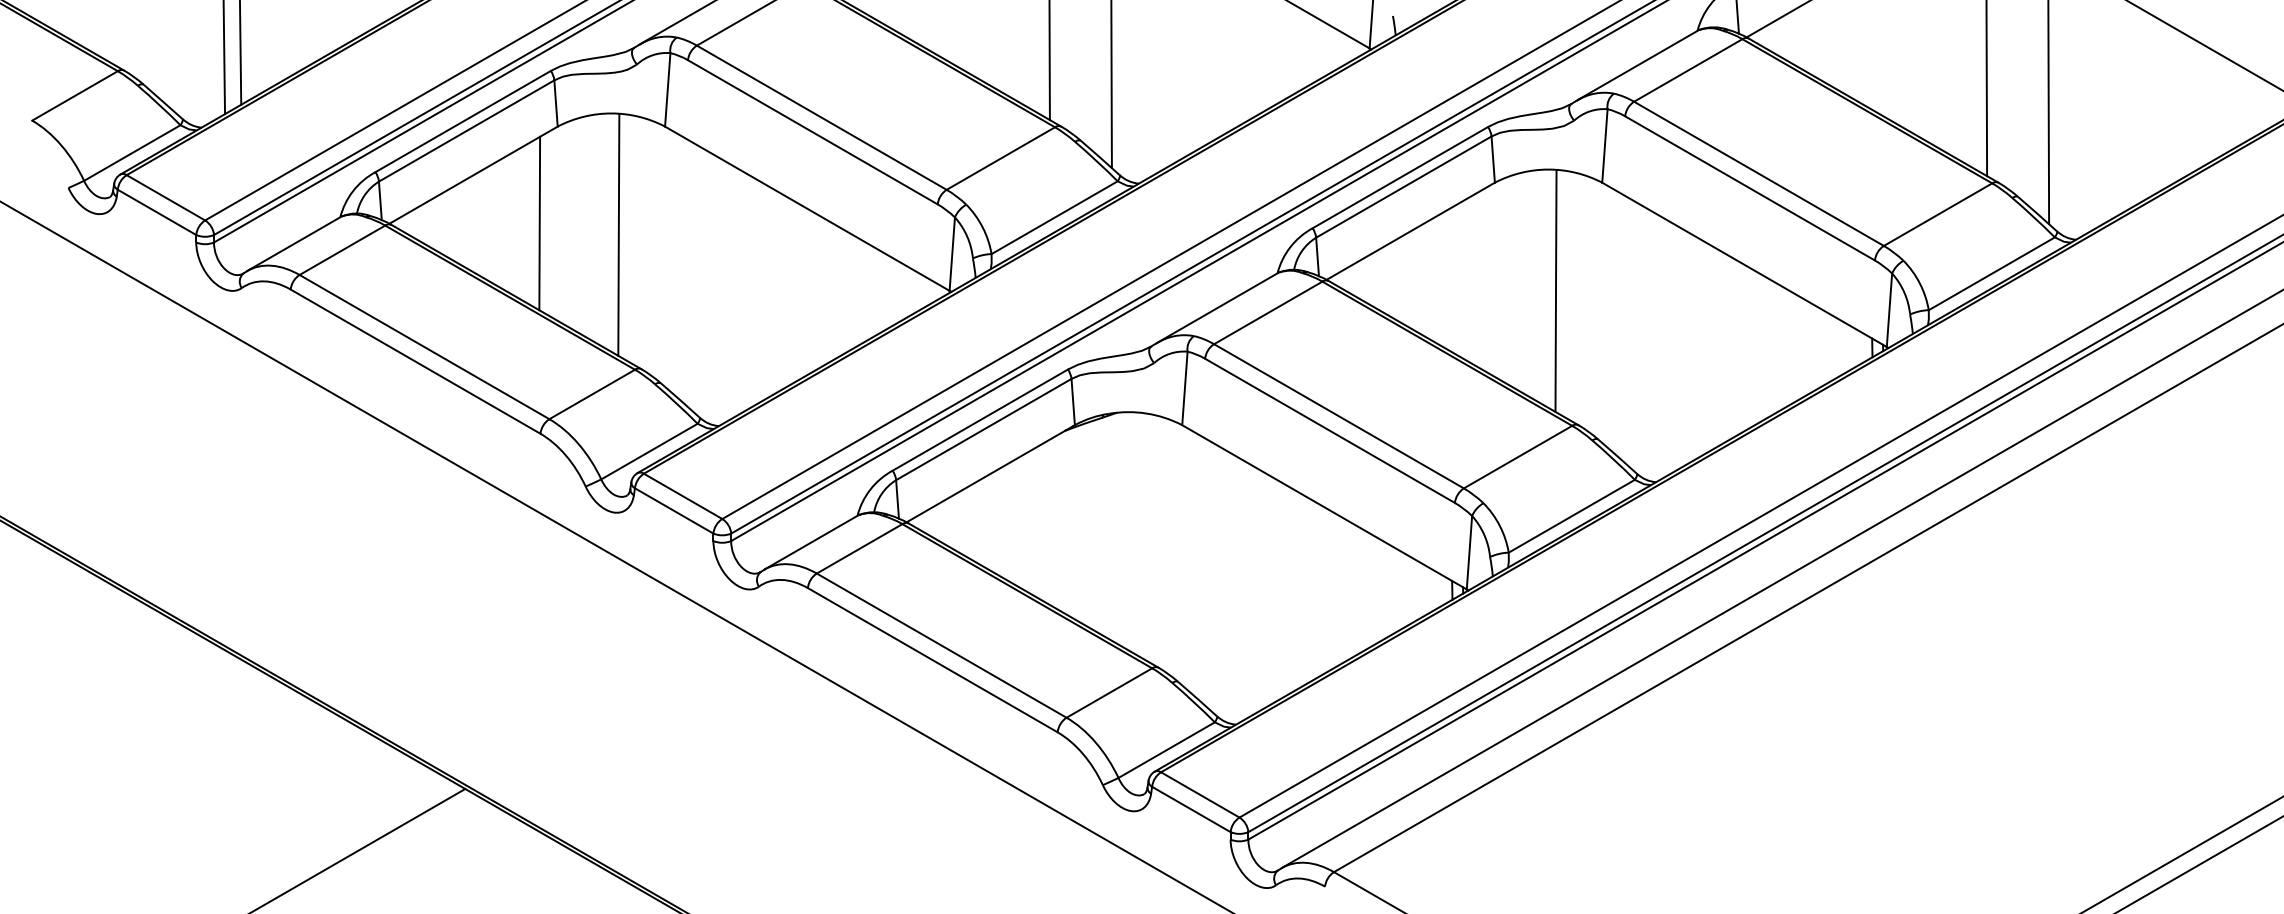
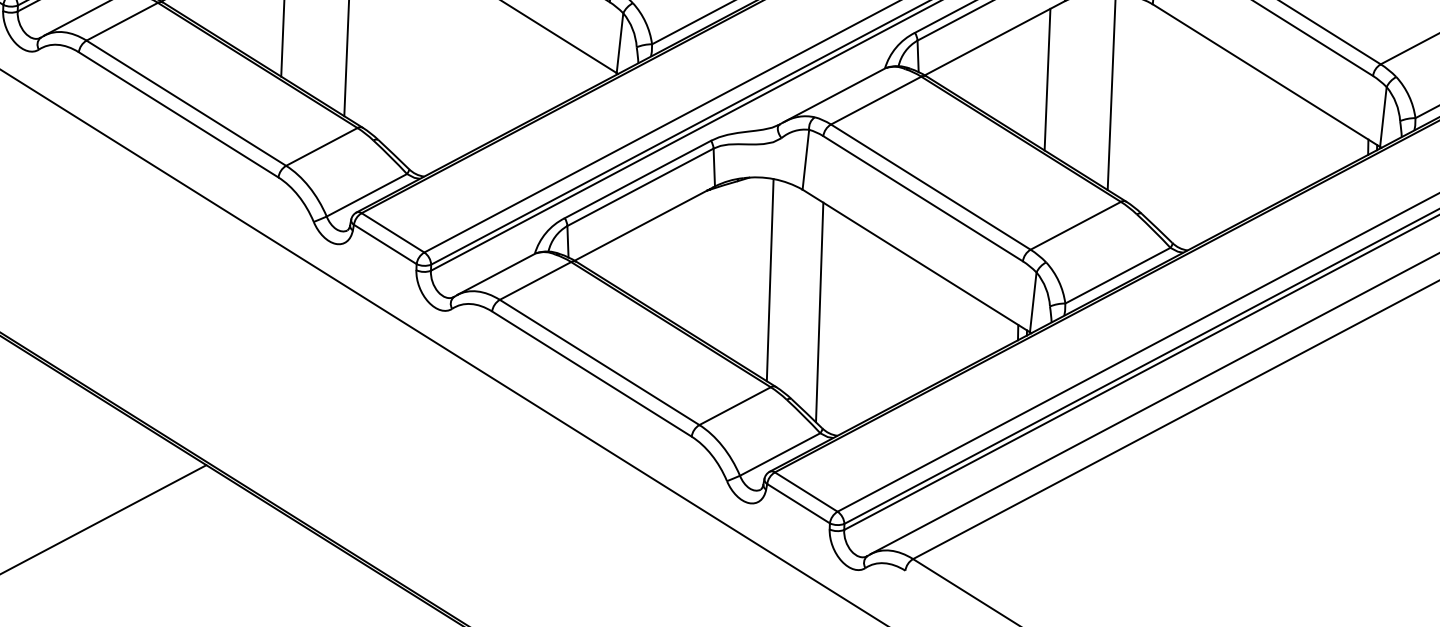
line: (1476, 279) -> (1047, 79), added
line: (1146, 537) -> (770, 280), added
line: (1208, 574) -> (819, 312), added

